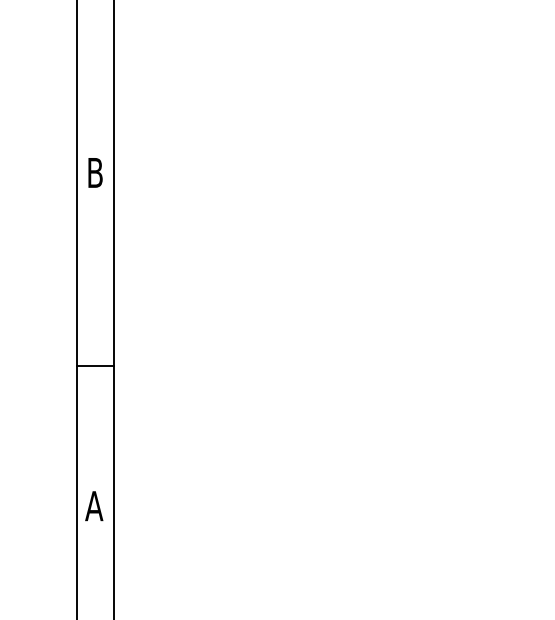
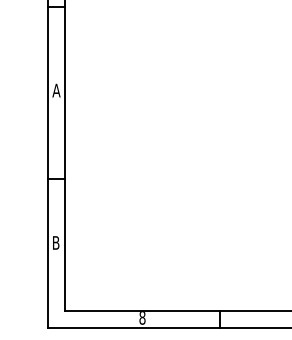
text: (95, 172) -> (56, 90), B -> A
text: (95, 505) -> (56, 242), A -> B

